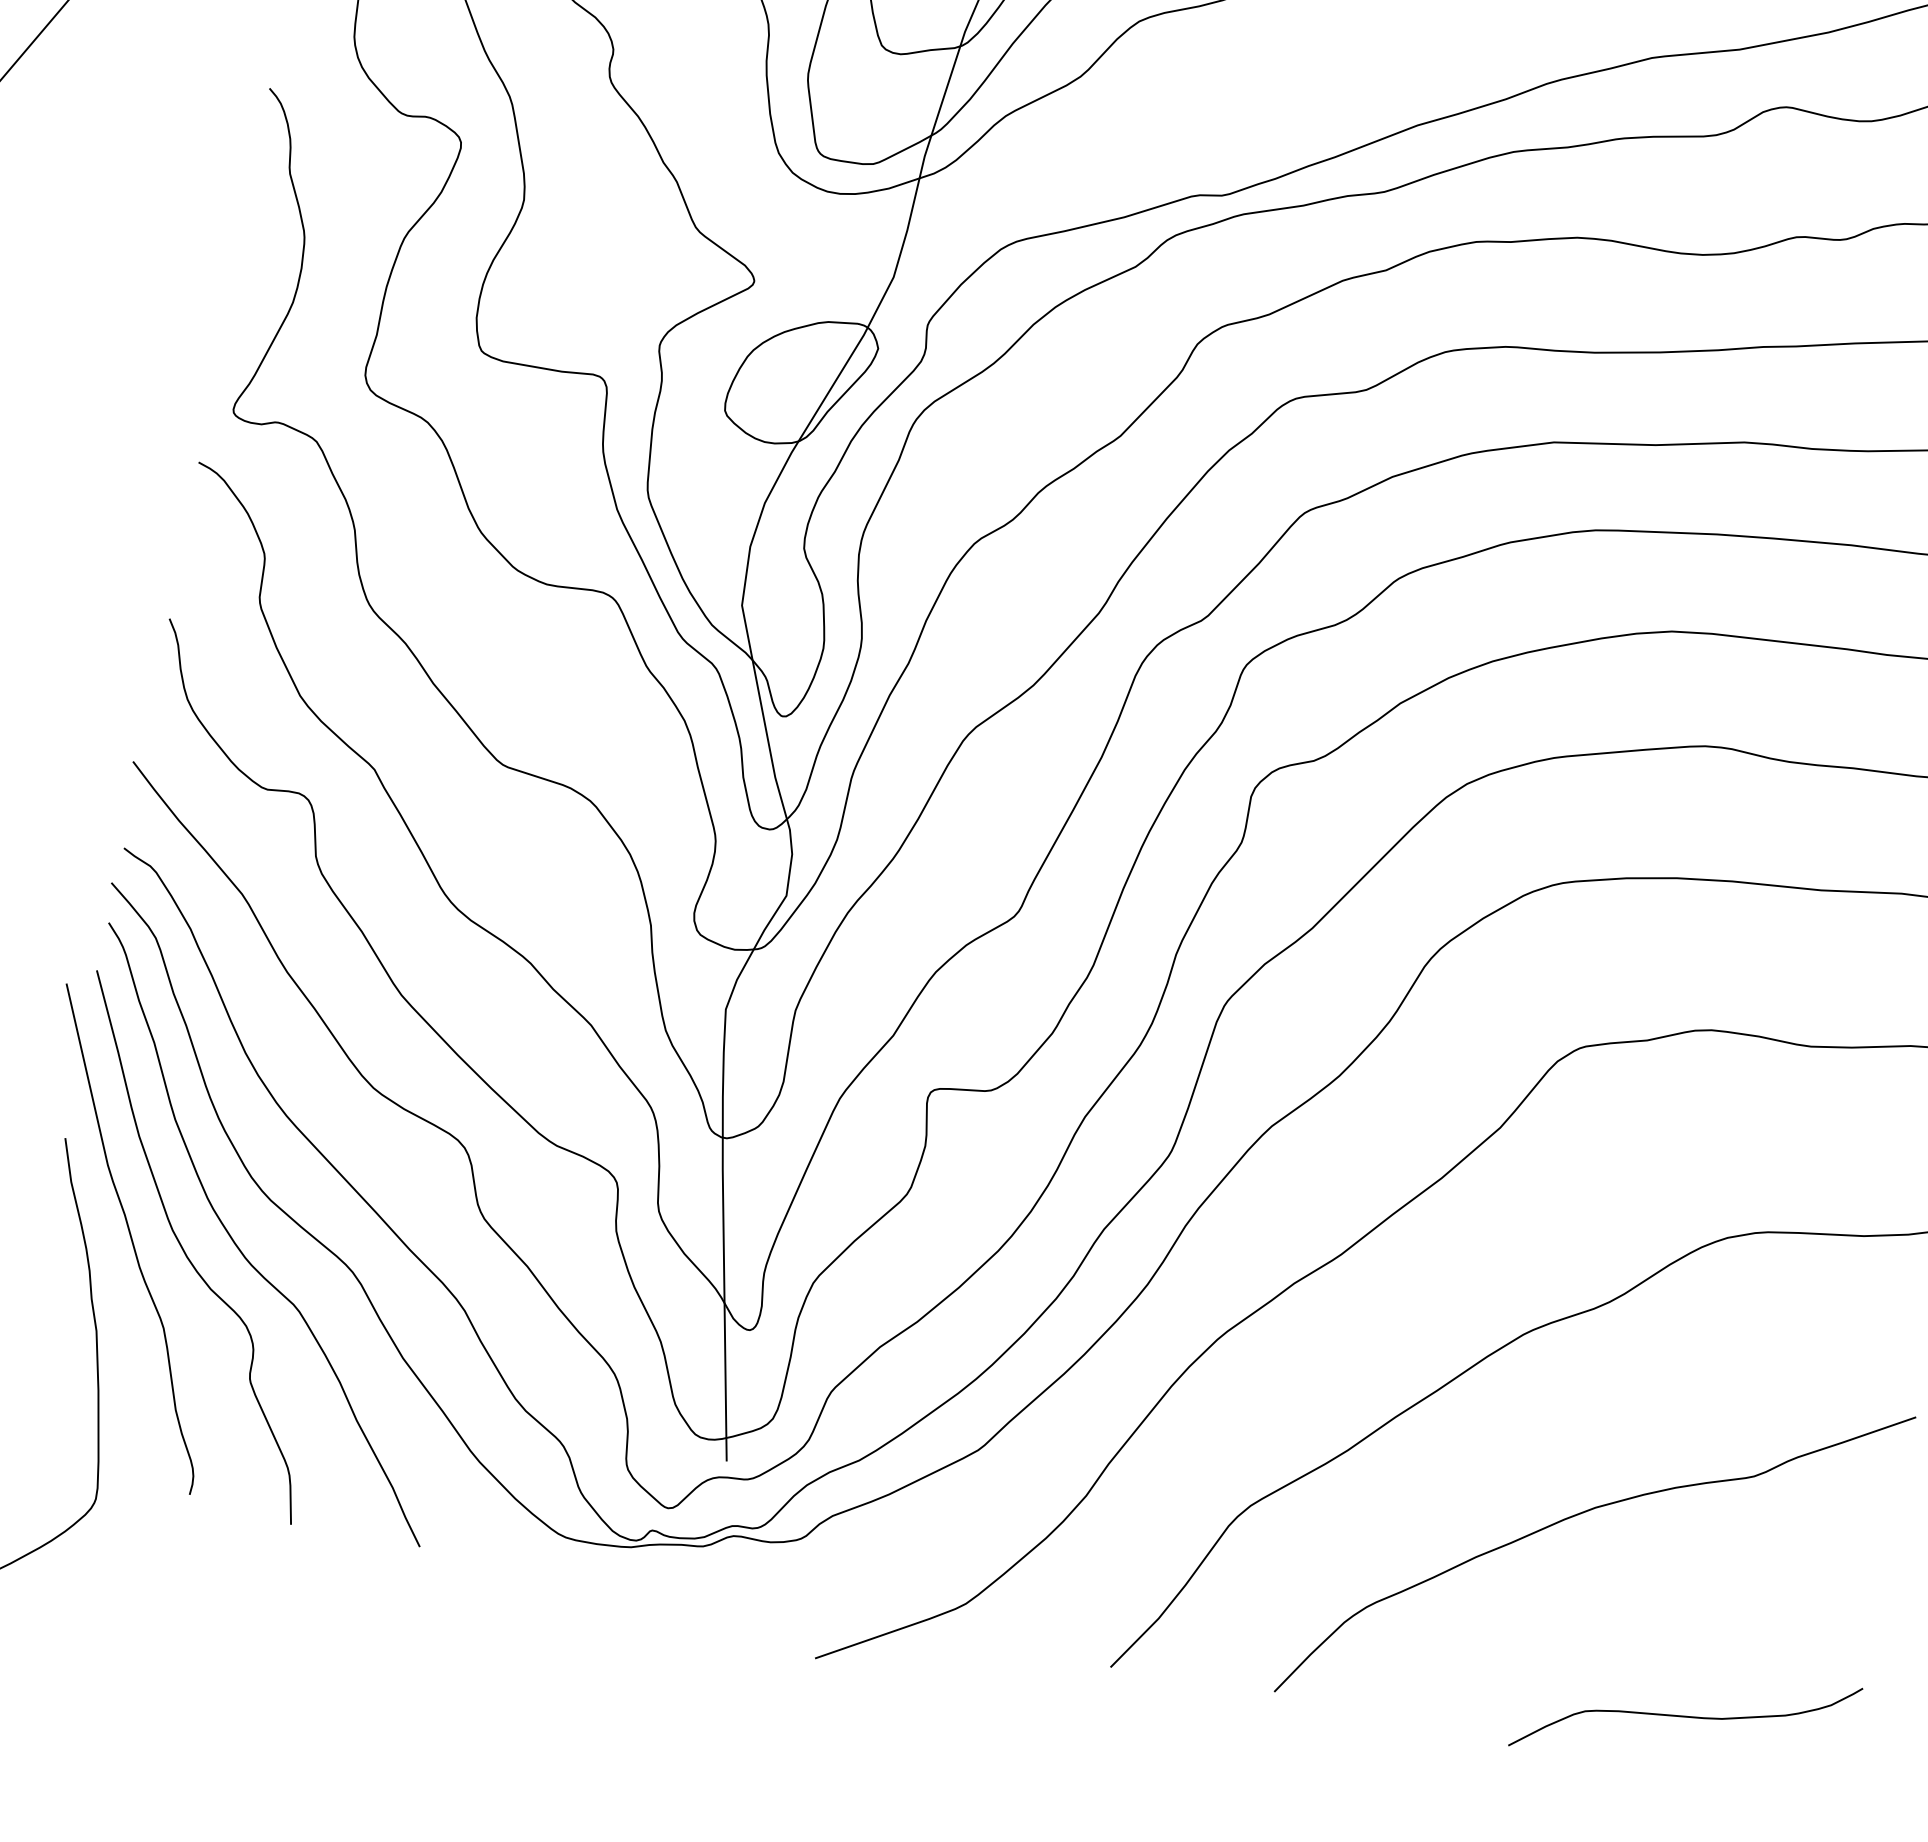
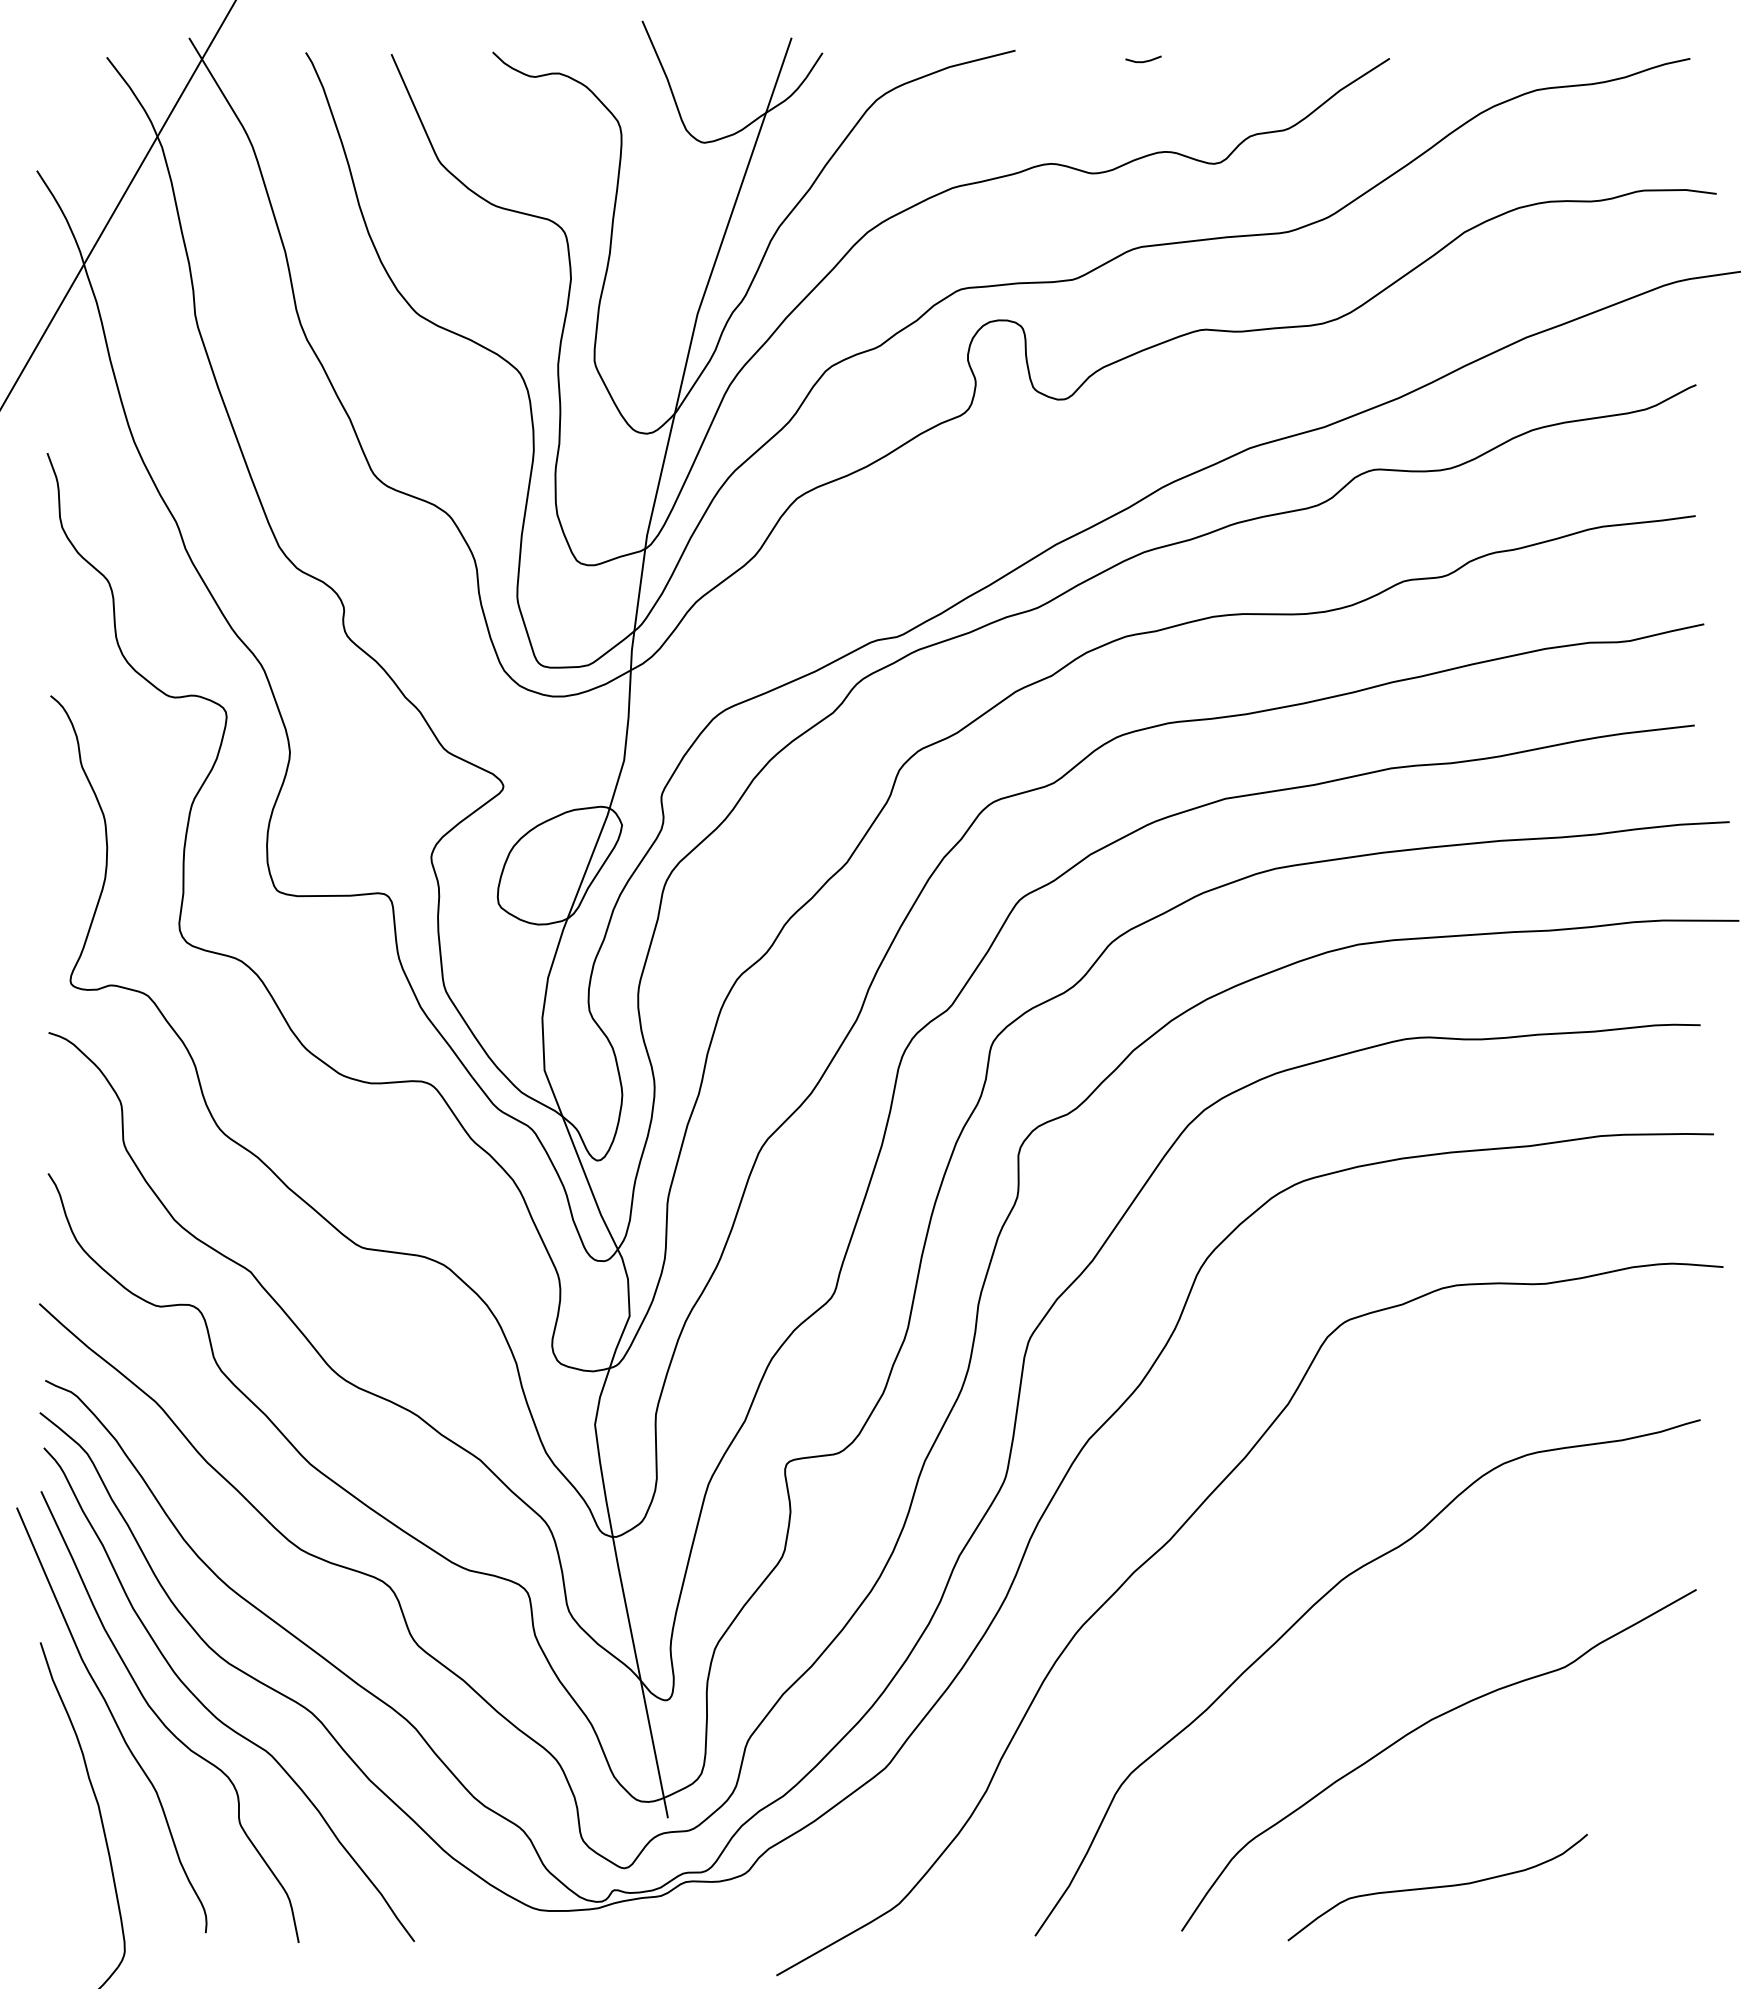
curve: (1685, 1716) -> (1437, 1887), moved

